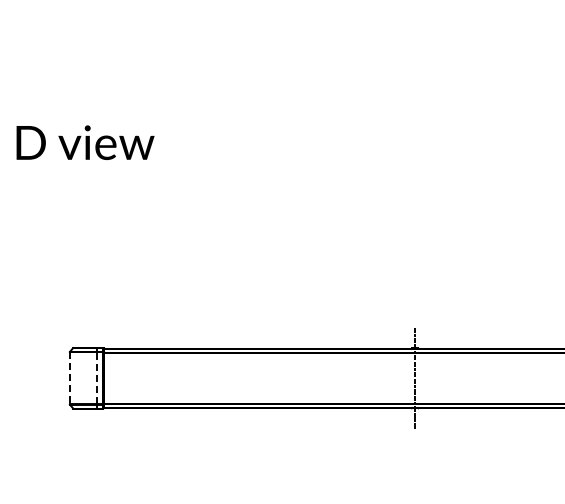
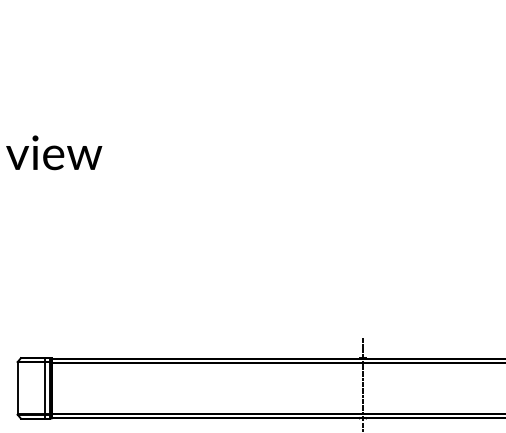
line: (97, 377) -> (45, 387), dashed -> solid
line: (69, 378) -> (17, 388), dashed -> solid

